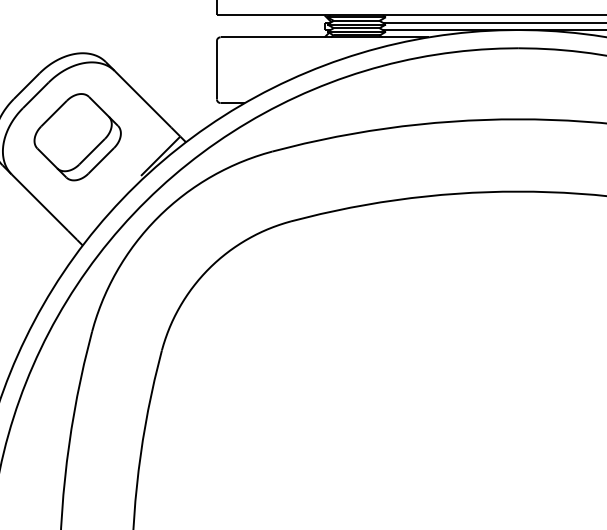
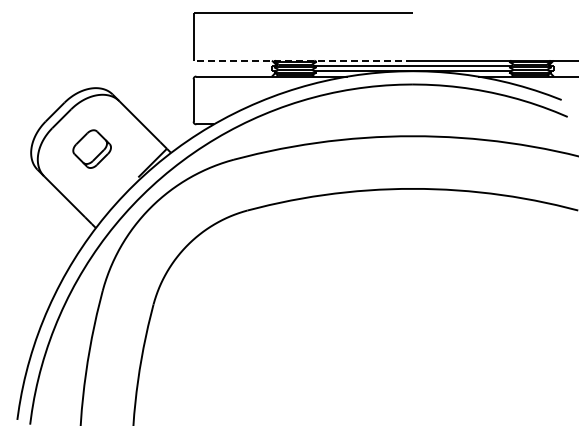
line: (367, 15) -> (303, 60), solid -> dashed
part: (76, 136) -> (91, 148), size x0.6

